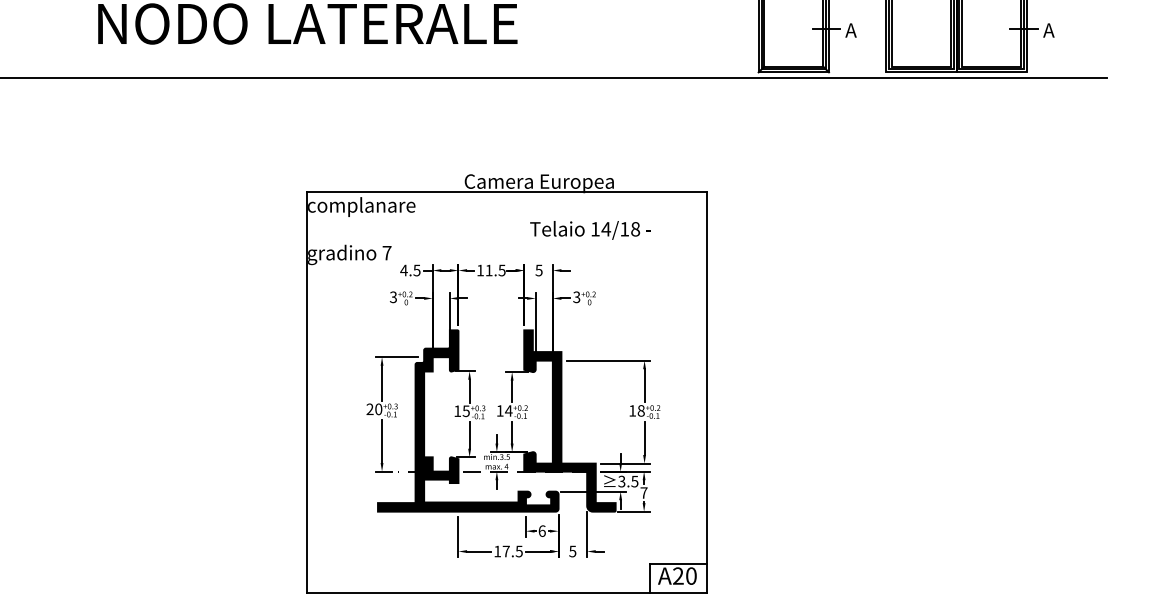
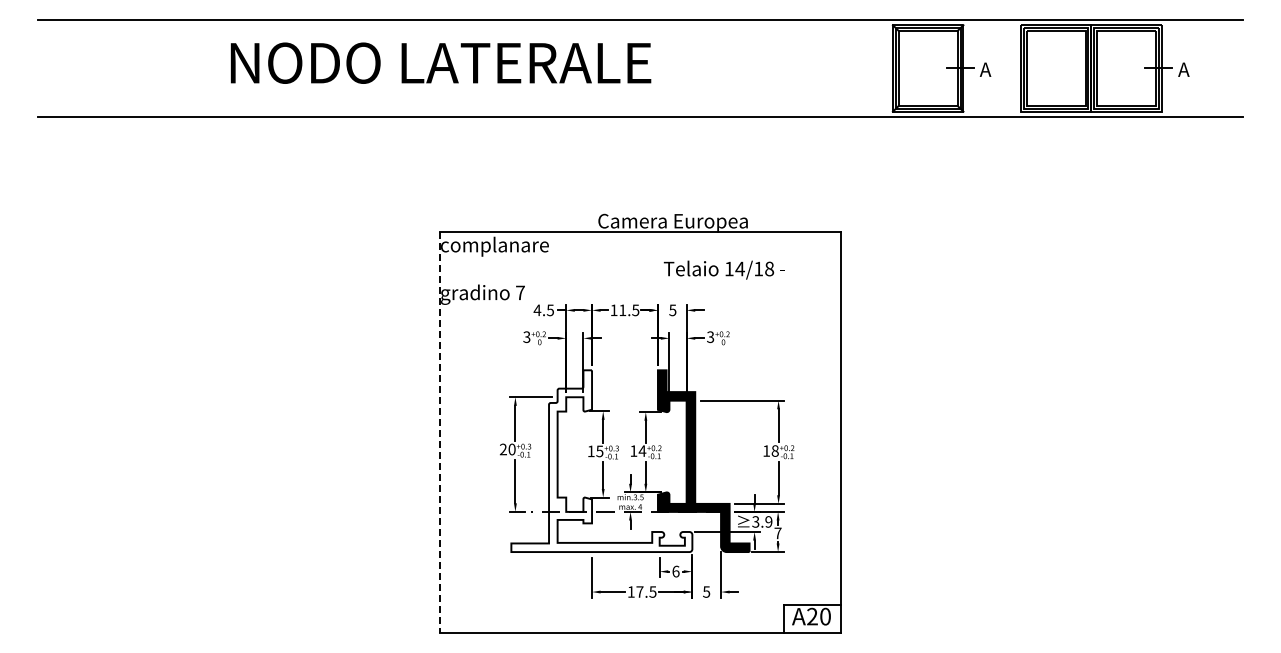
line: (306, 392) -> (439, 432), solid -> dashed
fill: (467, 421) -> (601, 461), removed
text: (634, 481) -> (768, 521), 3.5 -> 3.9

